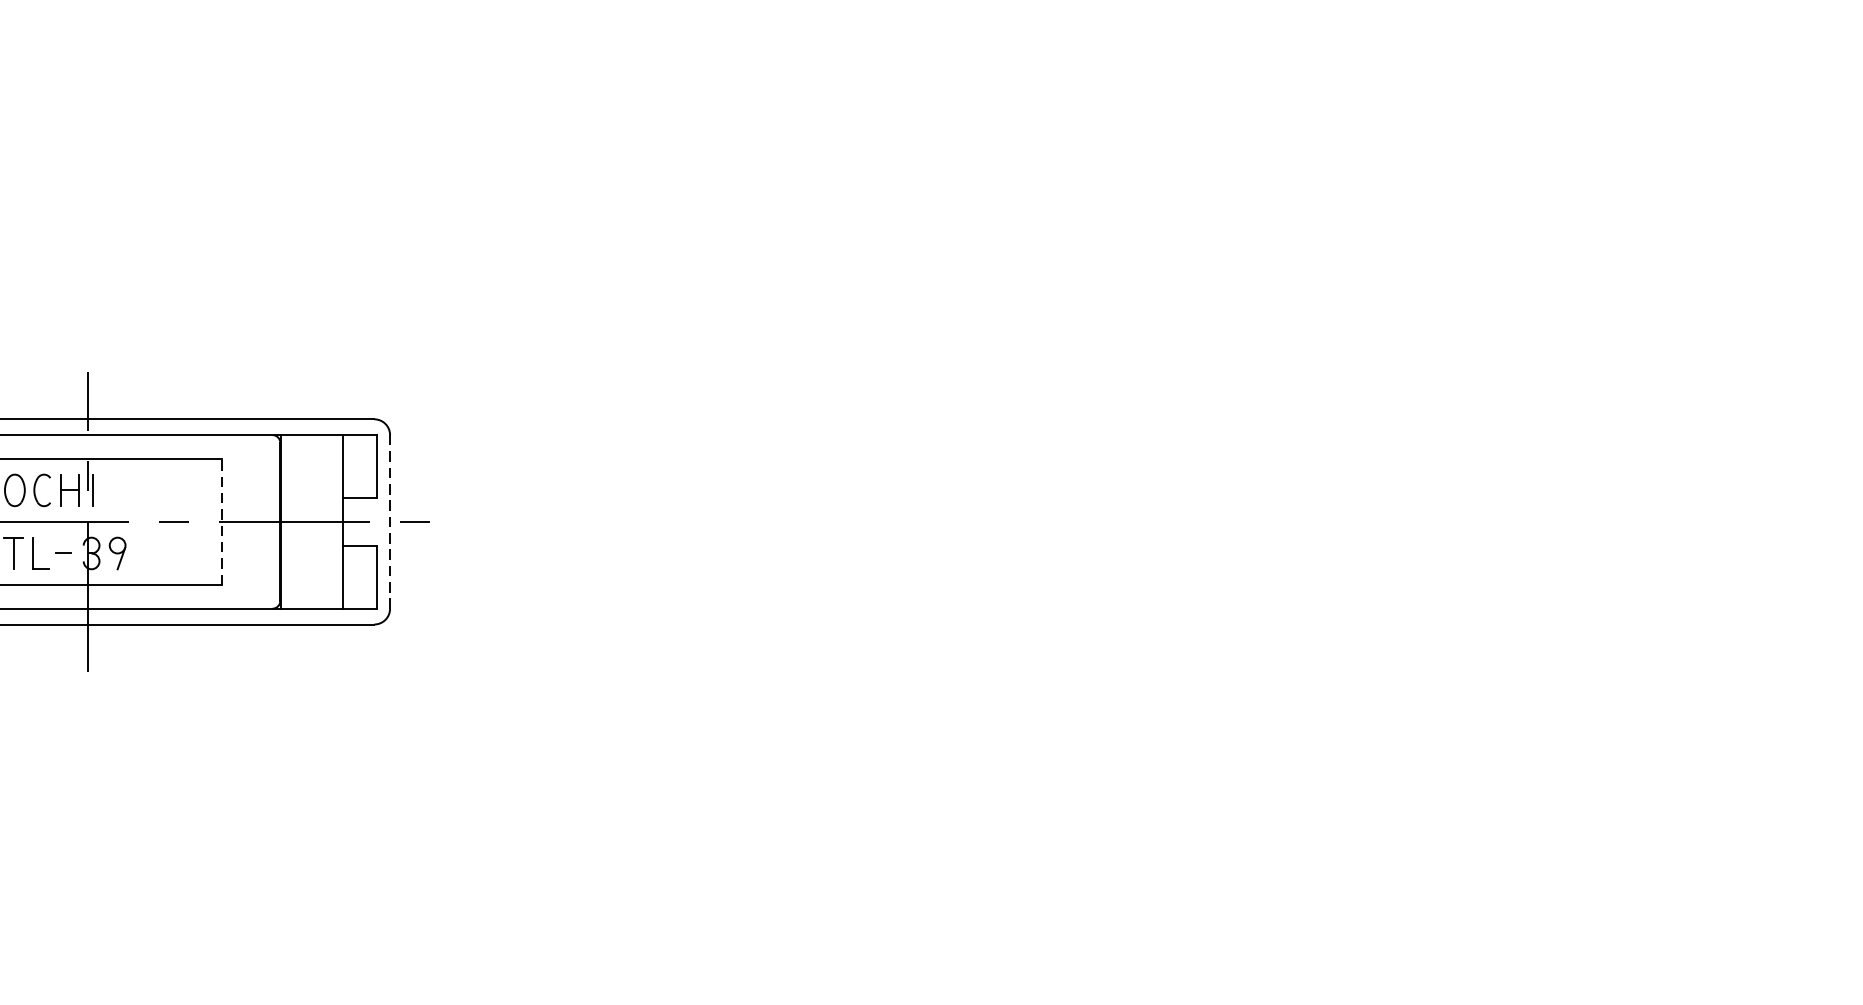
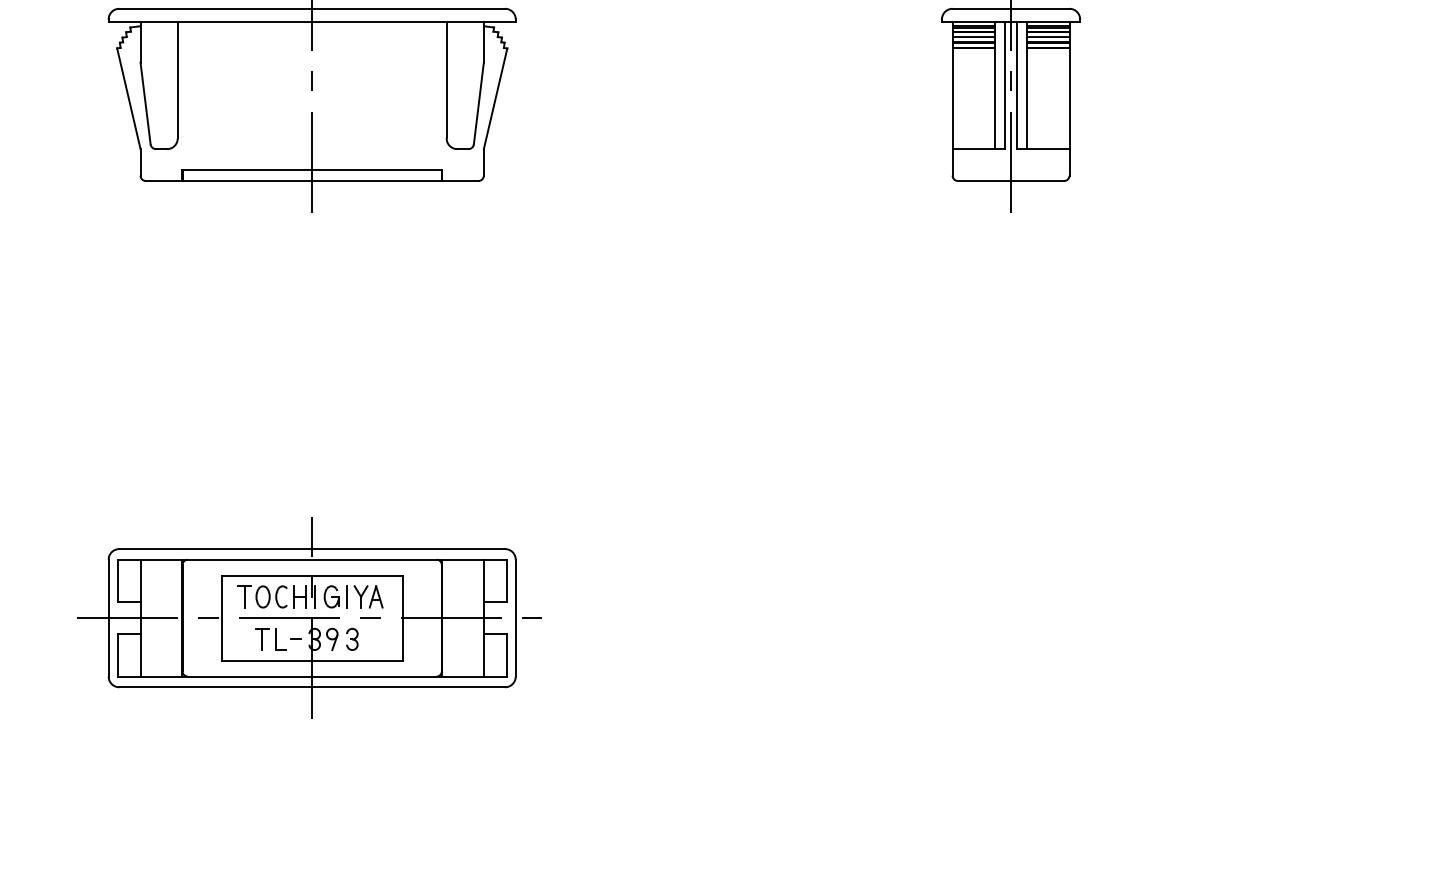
part: (149, 489) -> (353, 596), added
line: (221, 522) -> (402, 618), dashed -> solid
line: (389, 522) -> (515, 618), dashed -> solid
part: (147, 552) -> (352, 638), added

